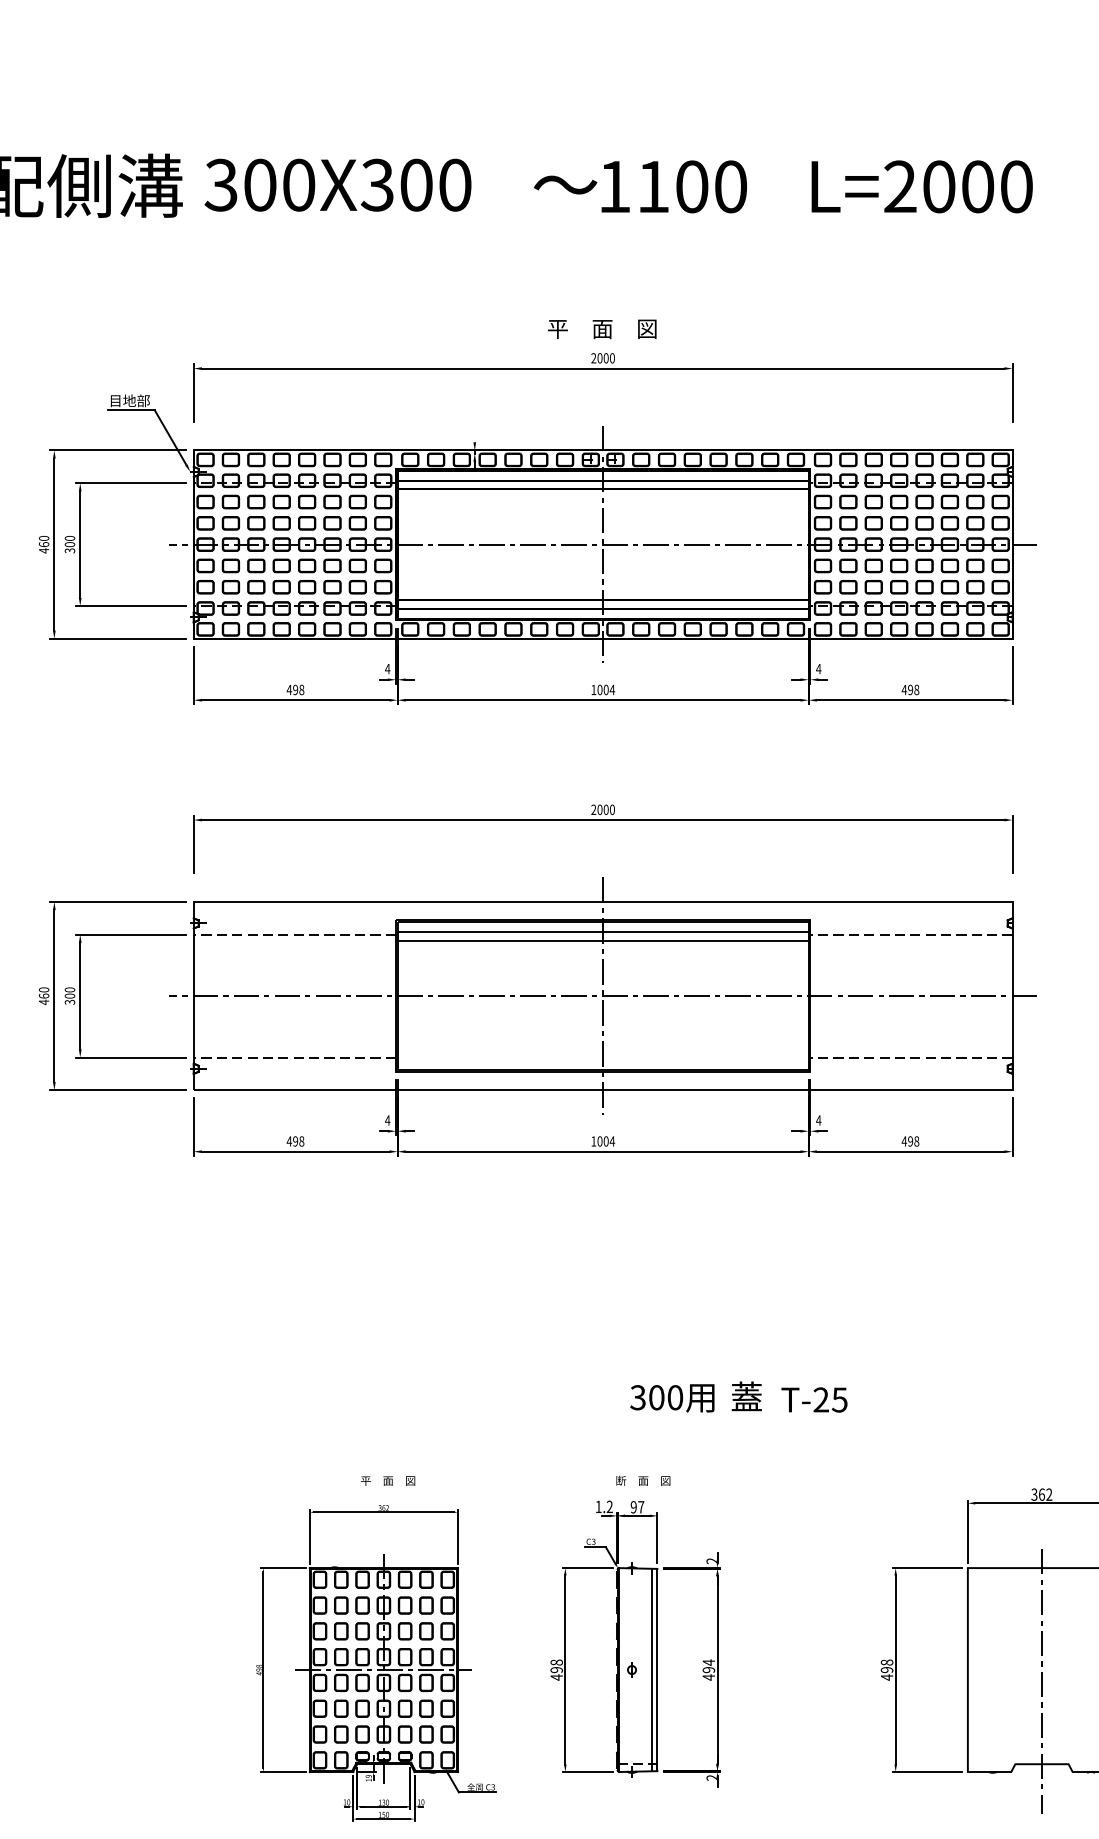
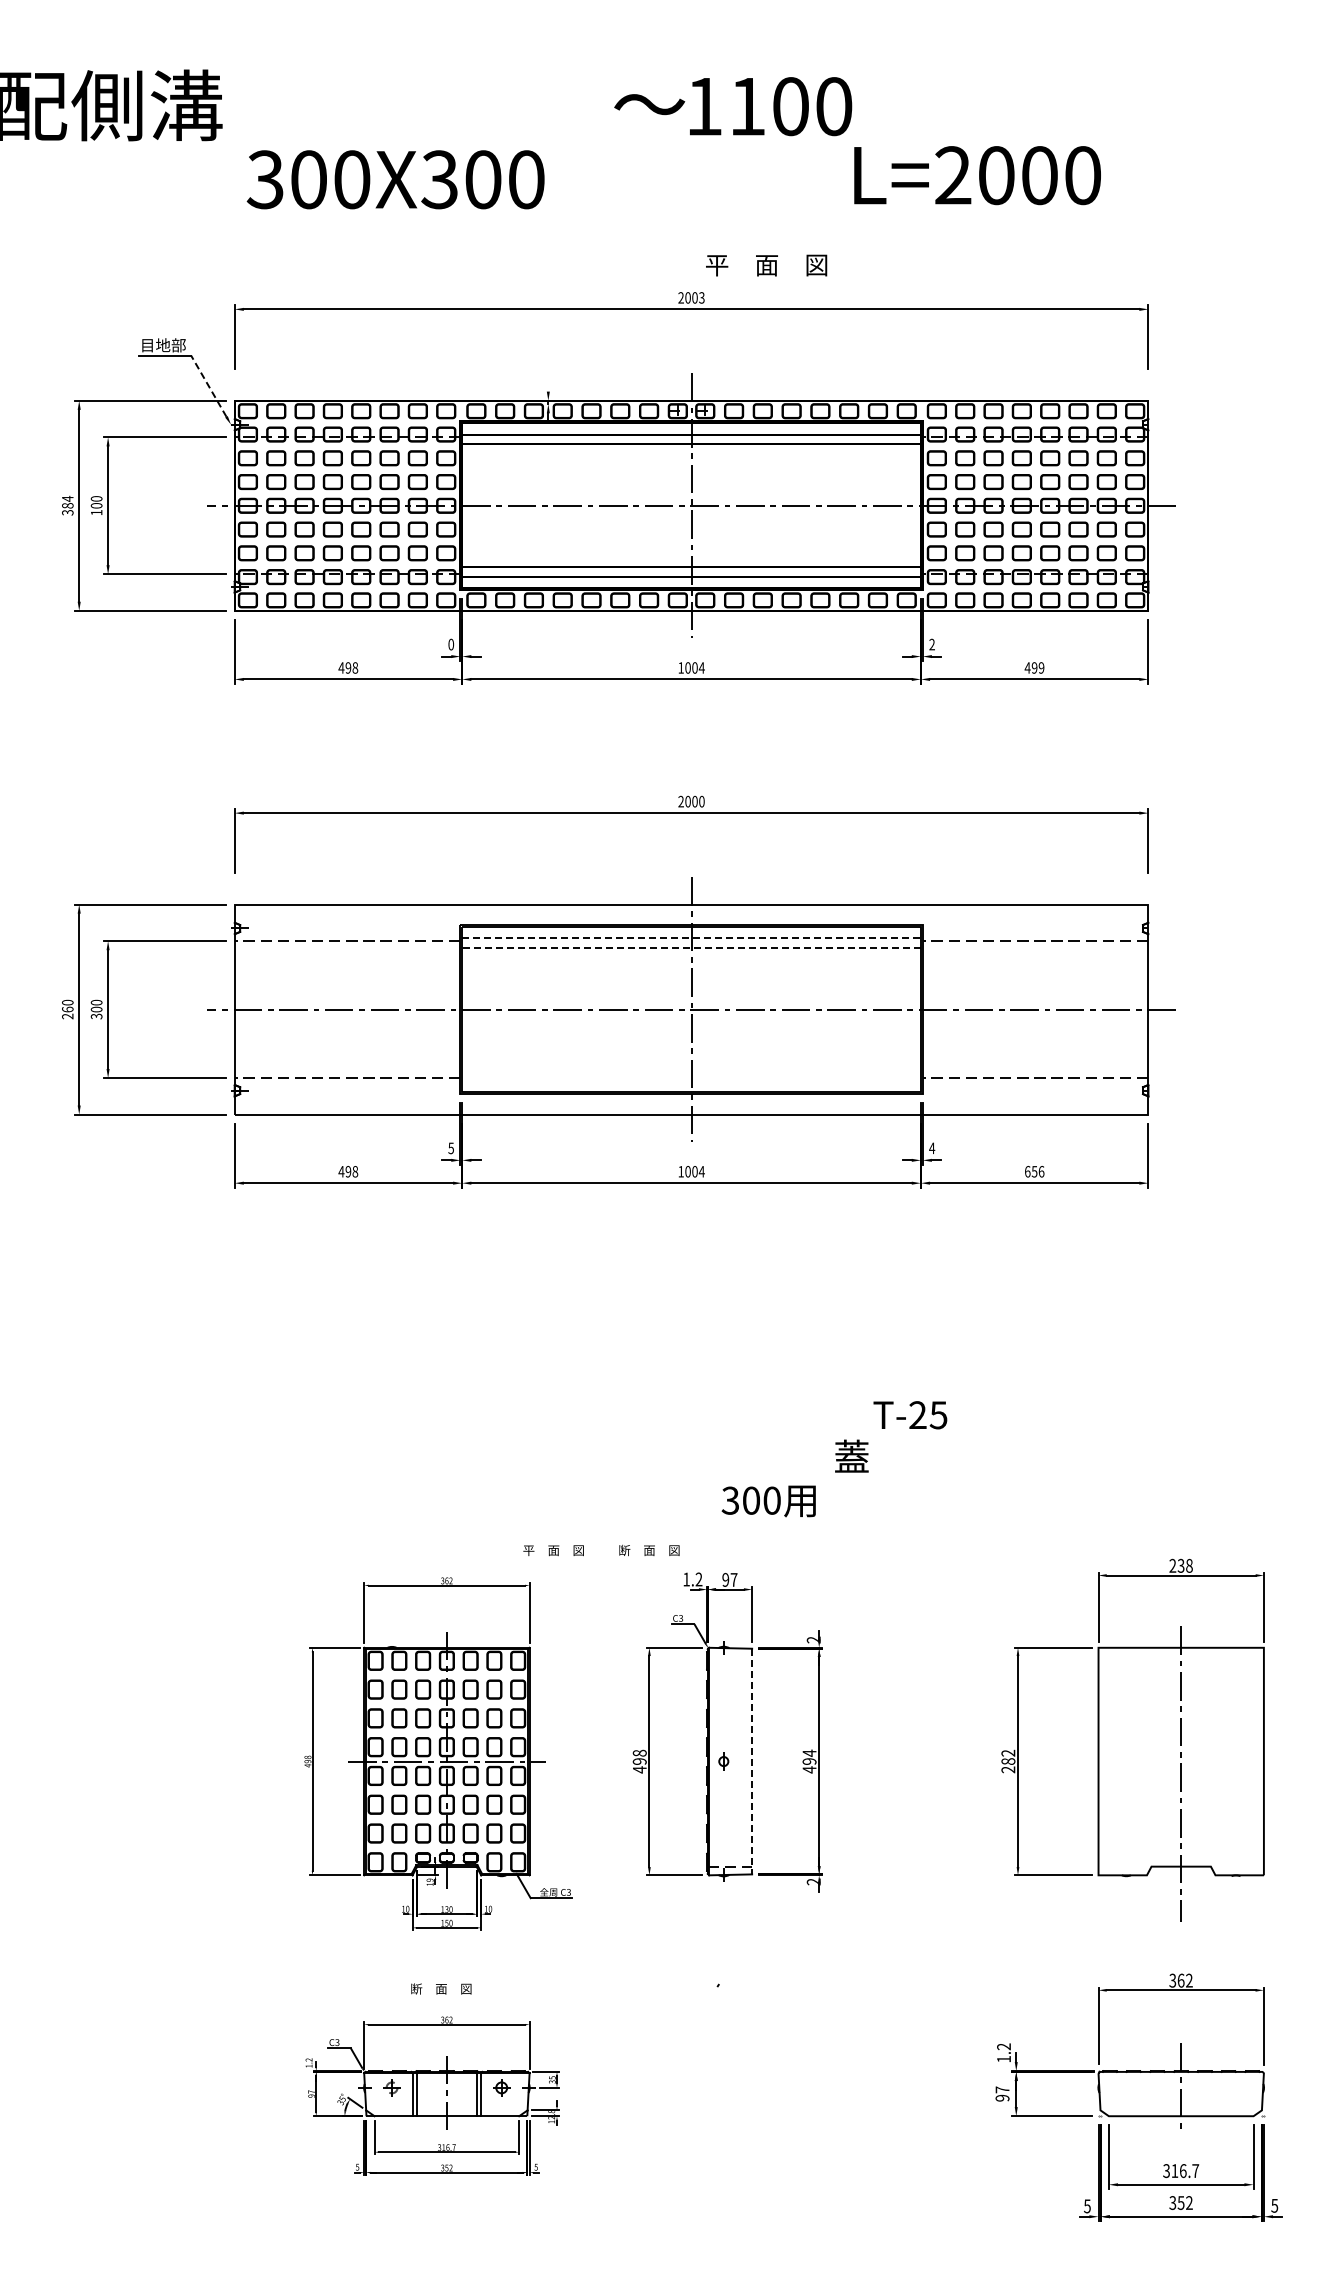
text: (337, 184) -> (395, 179), moved
text: (922, 186) -> (977, 175), moved
text: (602, 329) -> (766, 265), moved
text: (612, 357) -> (701, 297), 2000 -> 2003
line: (170, 436) -> (208, 385), solid -> dashed
text: (43, 544) -> (67, 505), 460 -> 384
text: (69, 550) -> (96, 512), 300 -> 100
text: (387, 668) -> (451, 644), 4 -> 0
text: (819, 668) -> (932, 644), 4 -> 2
text: (916, 689) -> (1041, 667), 498 -> 499
line: (603, 932) -> (692, 938), solid -> dashed
line: (603, 940) -> (691, 947), solid -> dashed
text: (43, 1002) -> (67, 1016), 460 -> 260
text: (387, 1120) -> (451, 1148), 4 -> 5
text: (910, 1141) -> (1034, 1171), 498 -> 656
text: (672, 1398) -> (768, 1501), moved
text: (814, 1400) -> (910, 1415), moved
text: (387, 1480) -> (553, 1550), moved
text: (643, 1480) -> (649, 1550), moved
text: (1041, 1494) -> (1180, 1565), 362 -> 238
line: (652, 1669) -> (746, 1761), removed
line: (657, 1669) -> (752, 1761), solid -> dashed
text: (887, 1669) -> (1008, 1761), 498 -> 282

